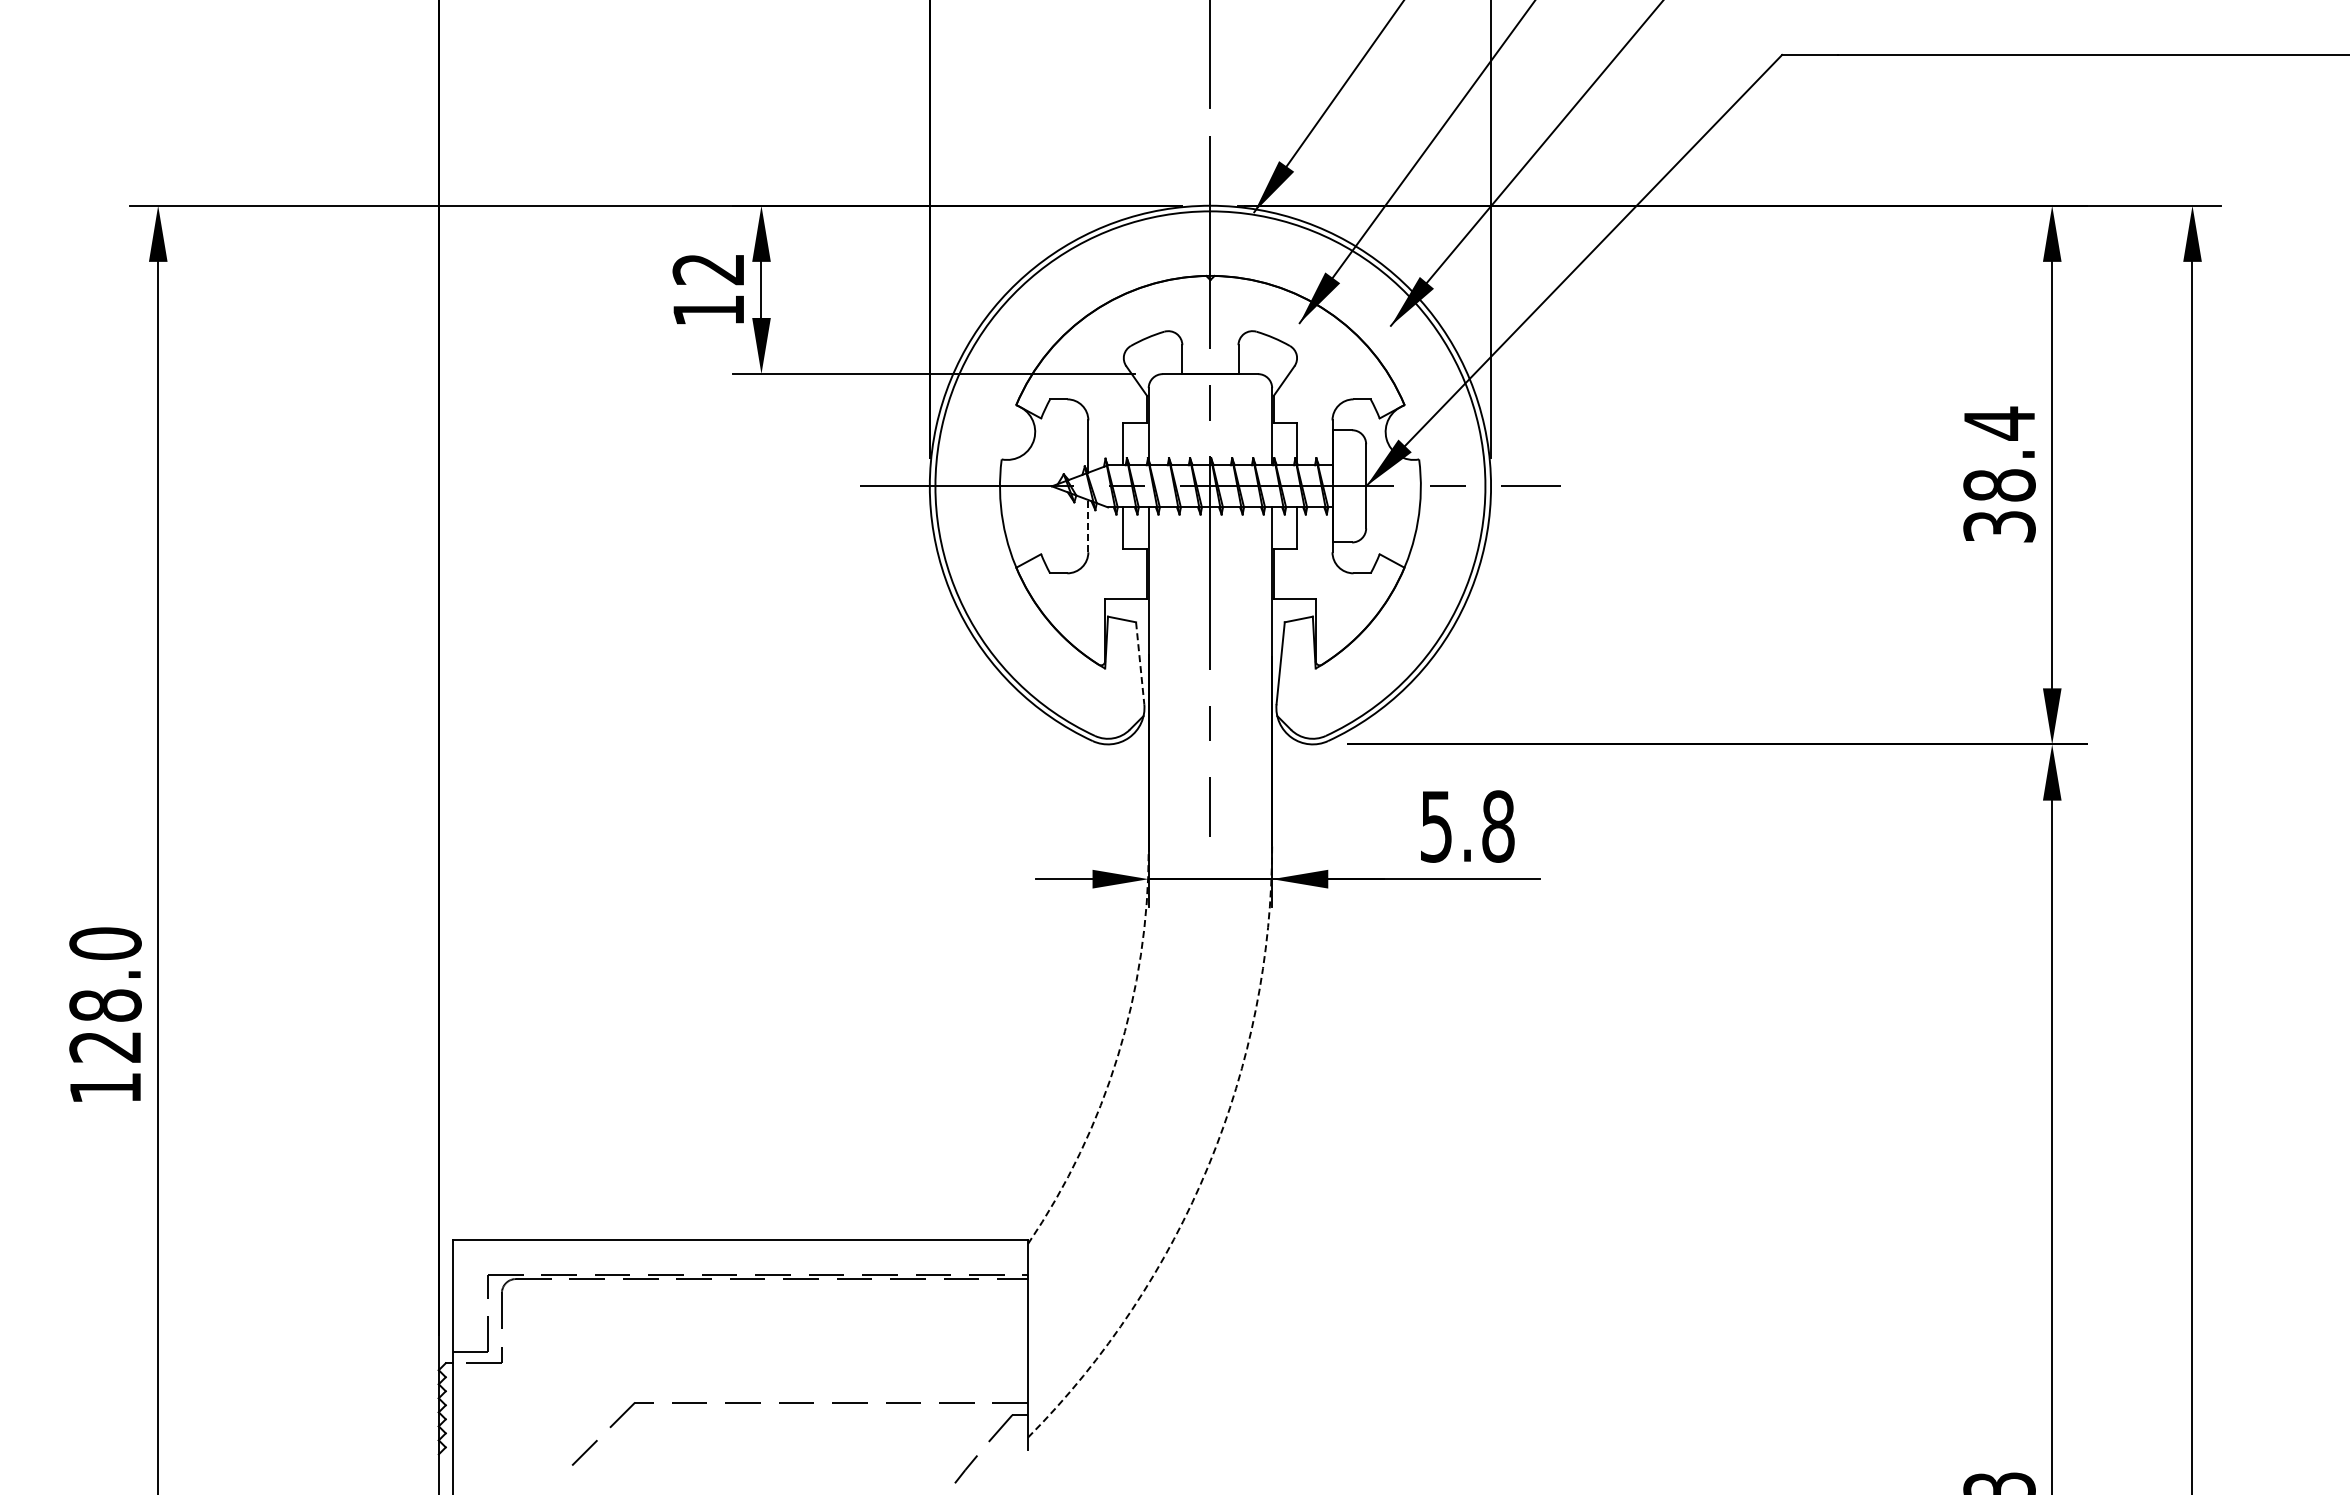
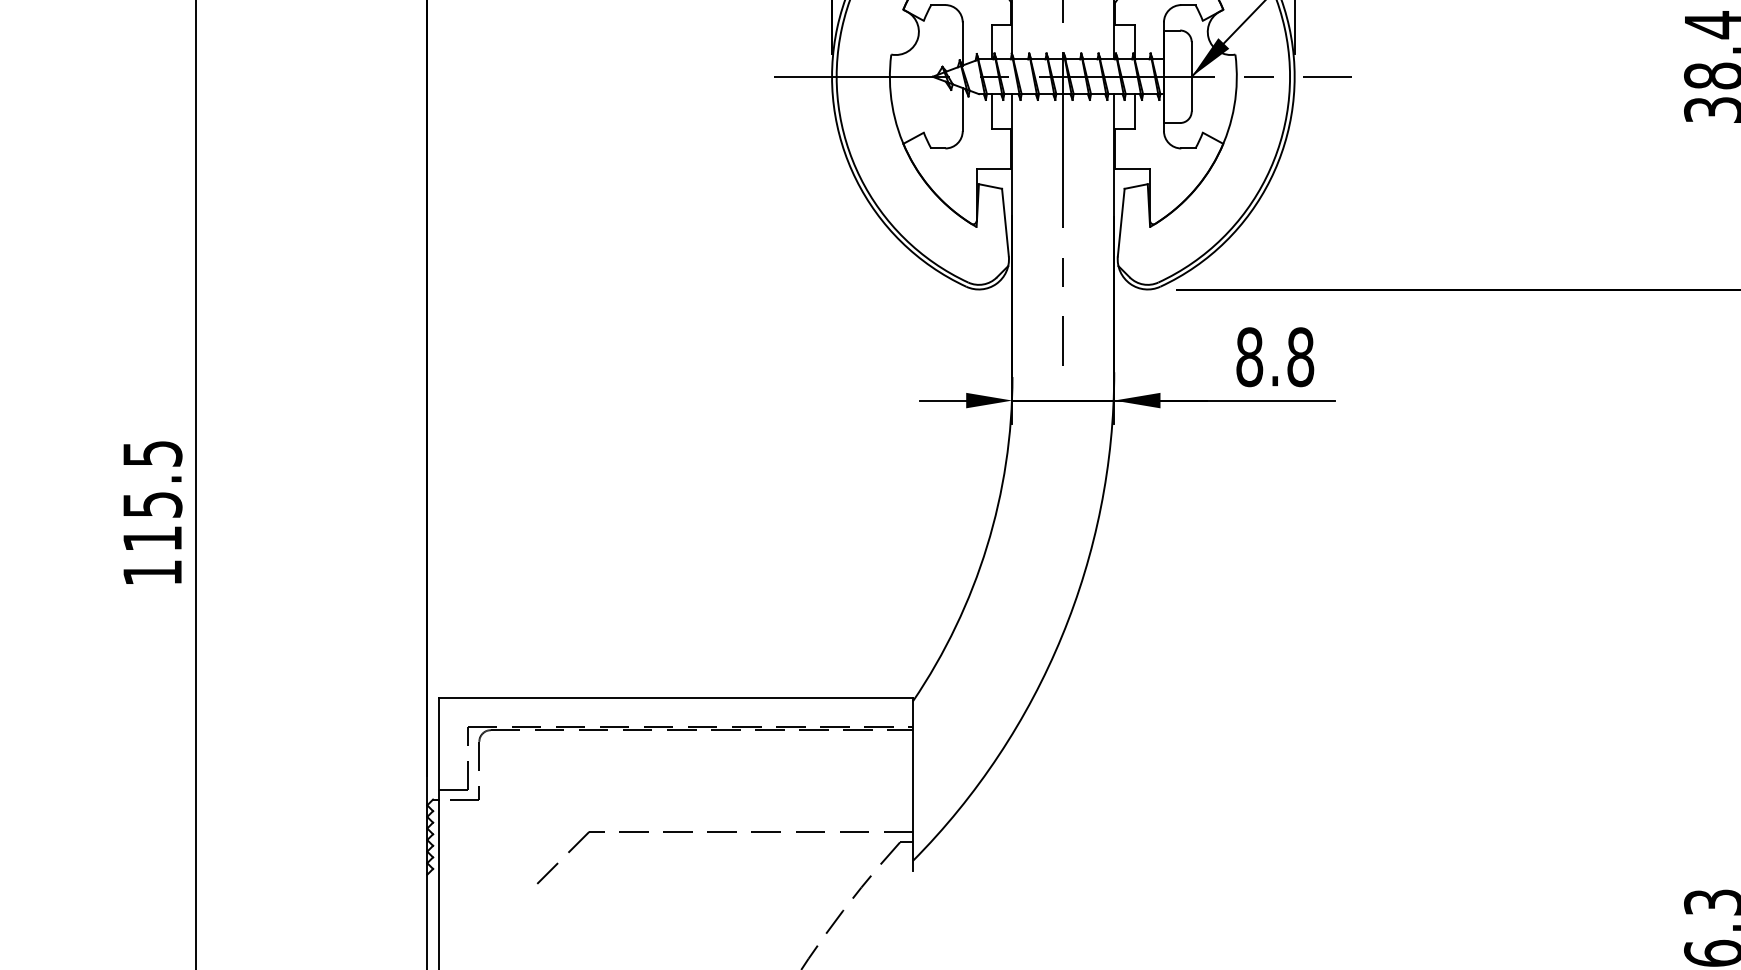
line: (1088, 525) -> (962, 109), dashed -> solid
line: (1140, 663) -> (1005, 222), dashed -> solid
text: (1436, 826) -> (1249, 357), 5.8 -> 8.8
text: (105, 994) -> (152, 495), 128.0 -> 115.5
arc: (1117, 1056) -> (986, 546), dashed -> solid
arc: (1208, 1165) -> (1061, 636), dashed -> solid

